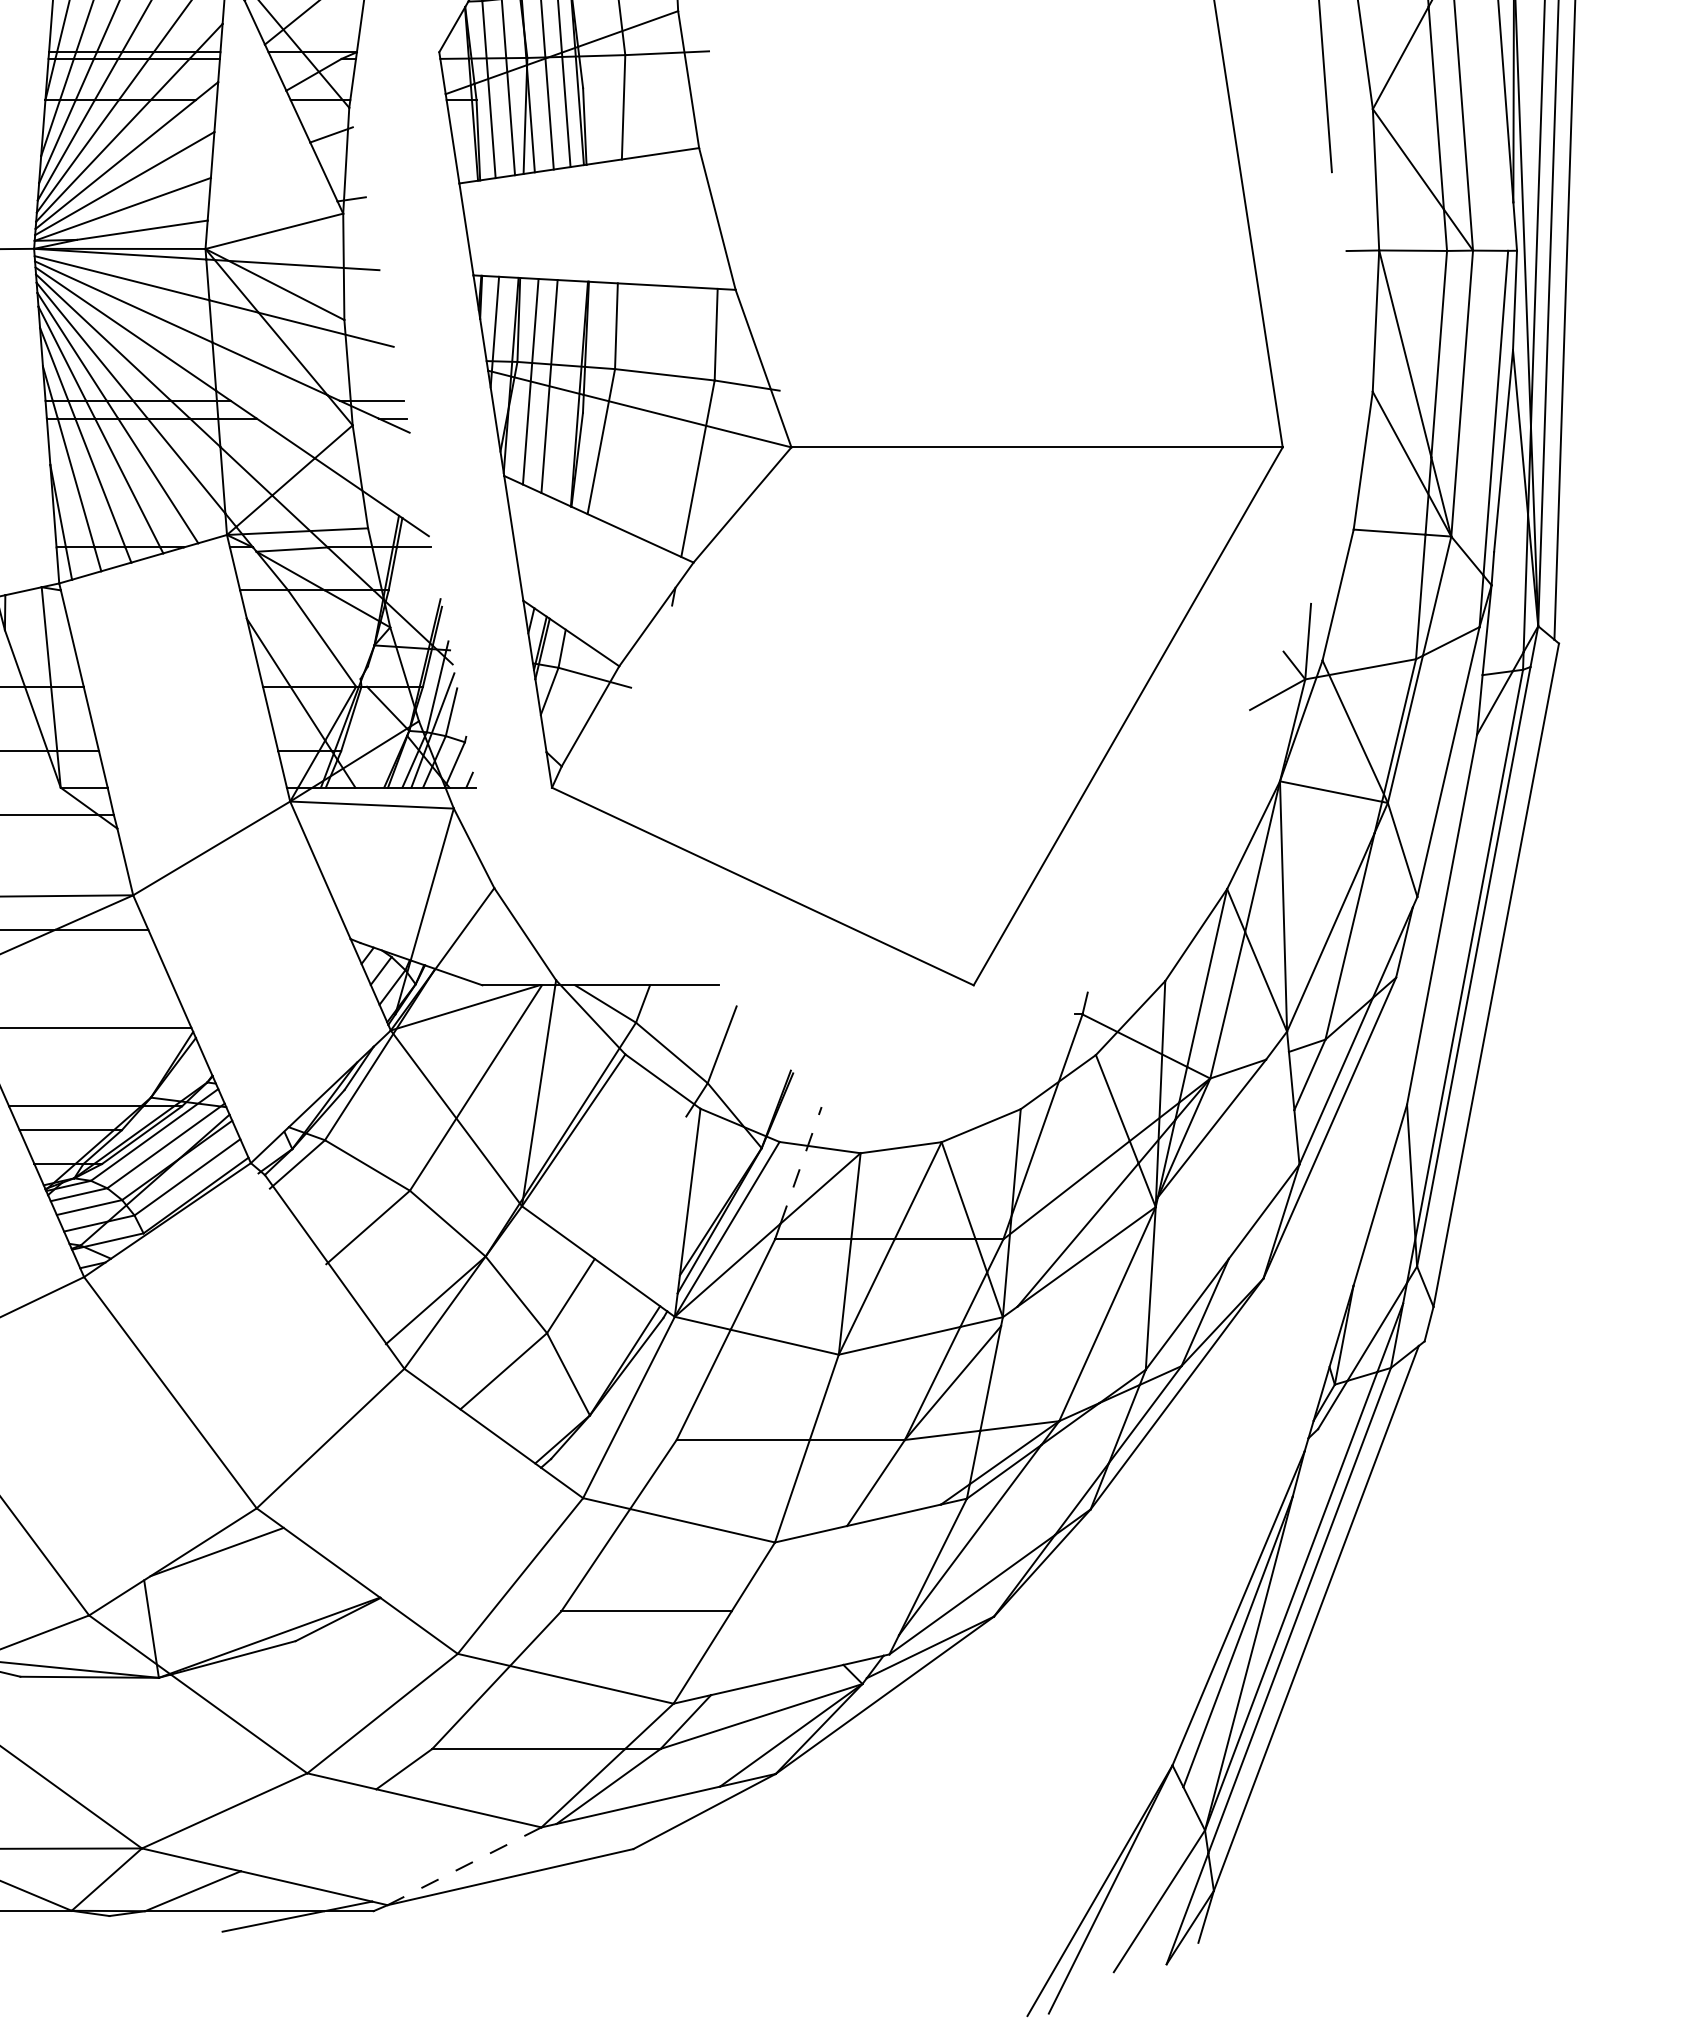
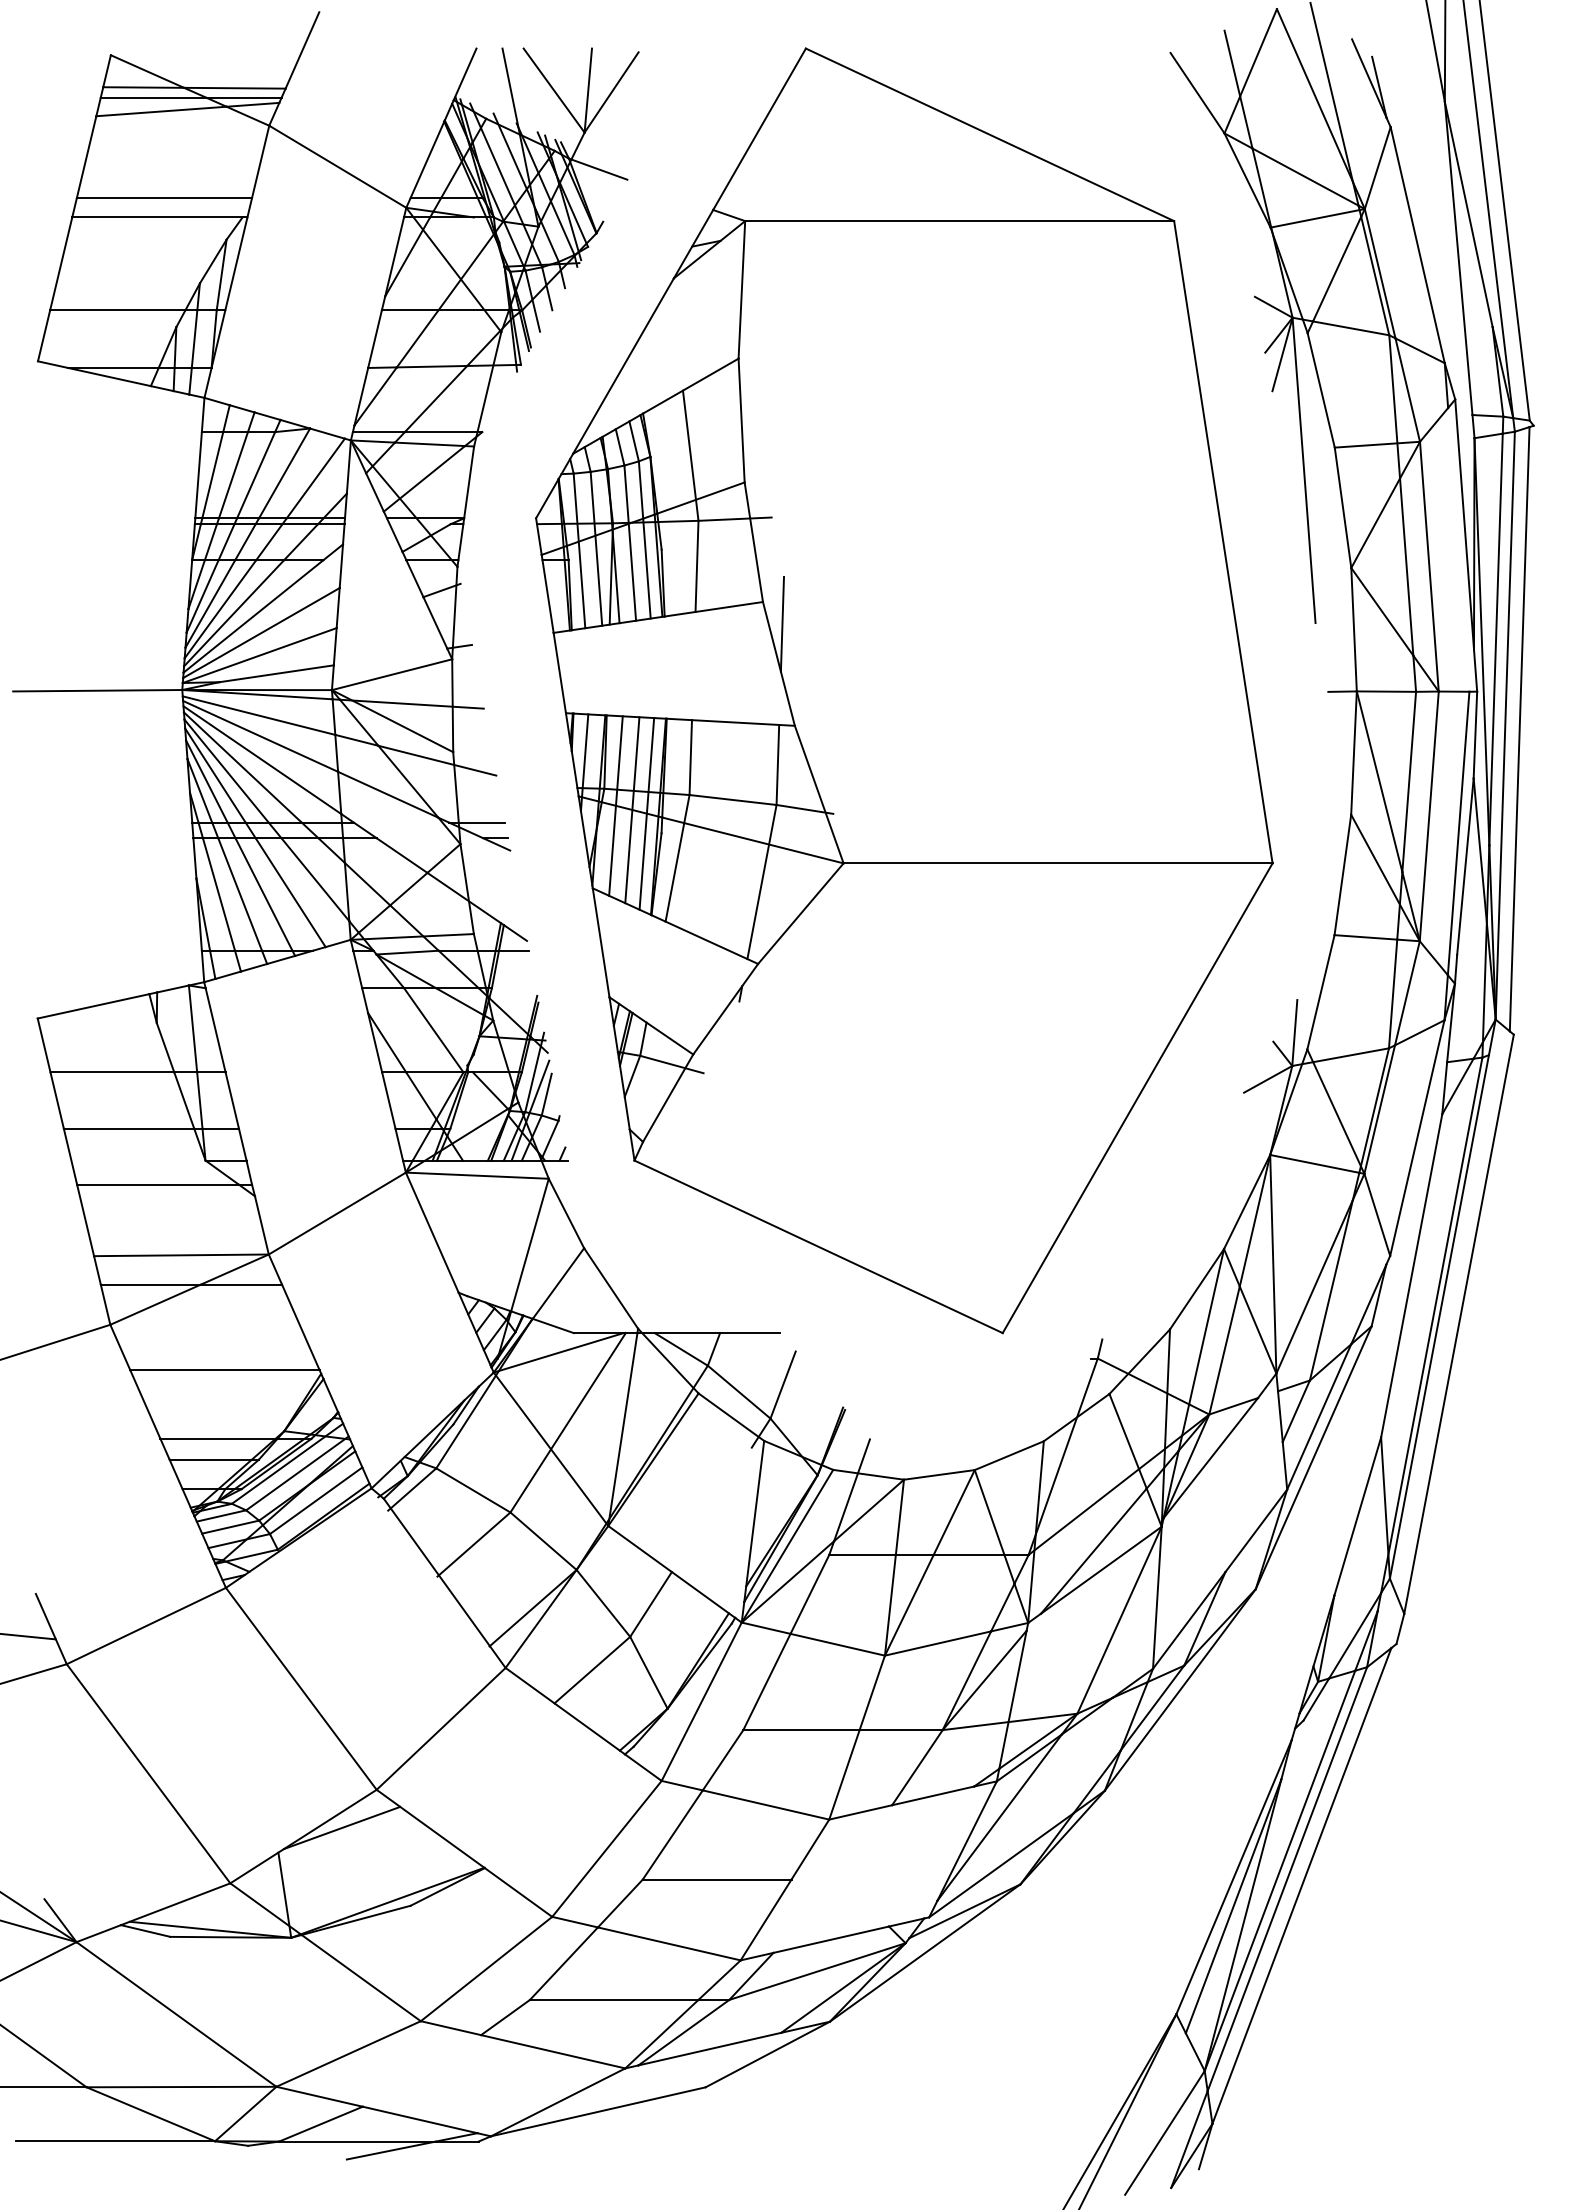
line: (721, 172) -> (782, 623), added
line: (565, 390) -> (646, 813), added
line: (801, 1164) -> (852, 1489), dashed -> solid
line: (463, 1866) -> (557, 2102), dashed -> solid

